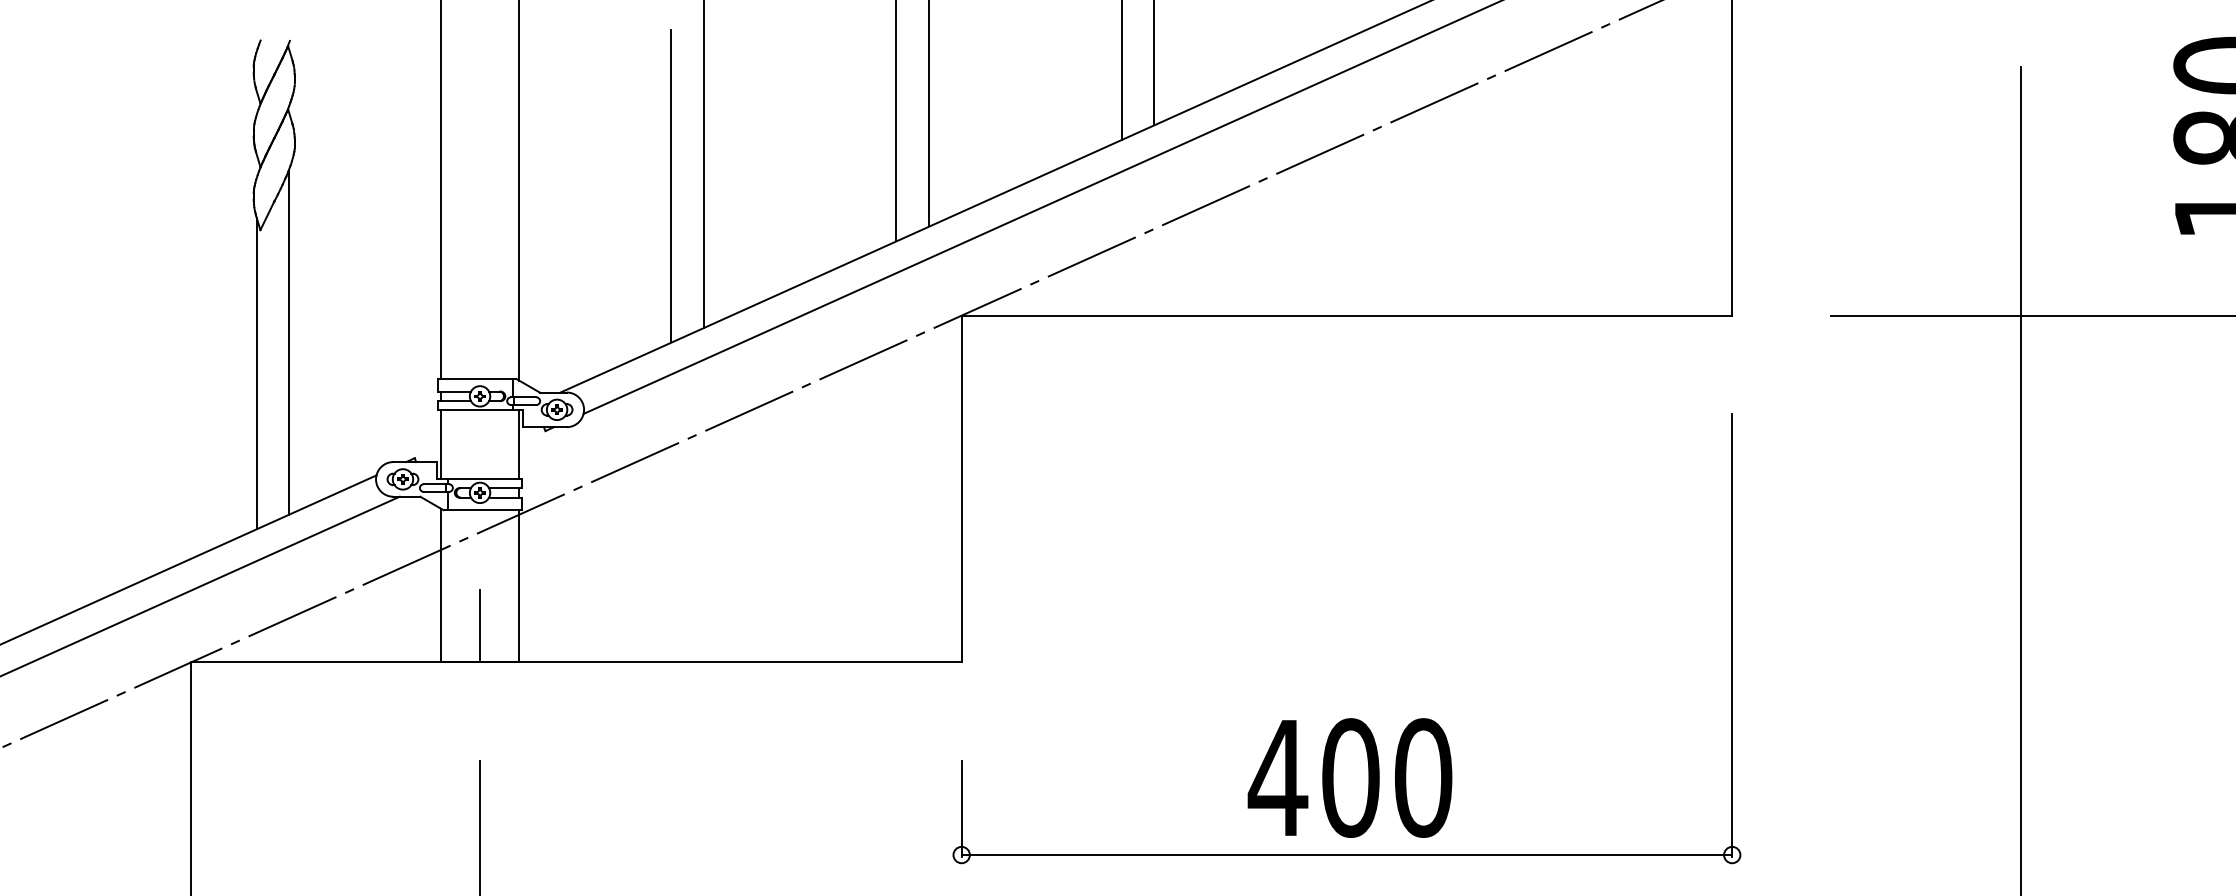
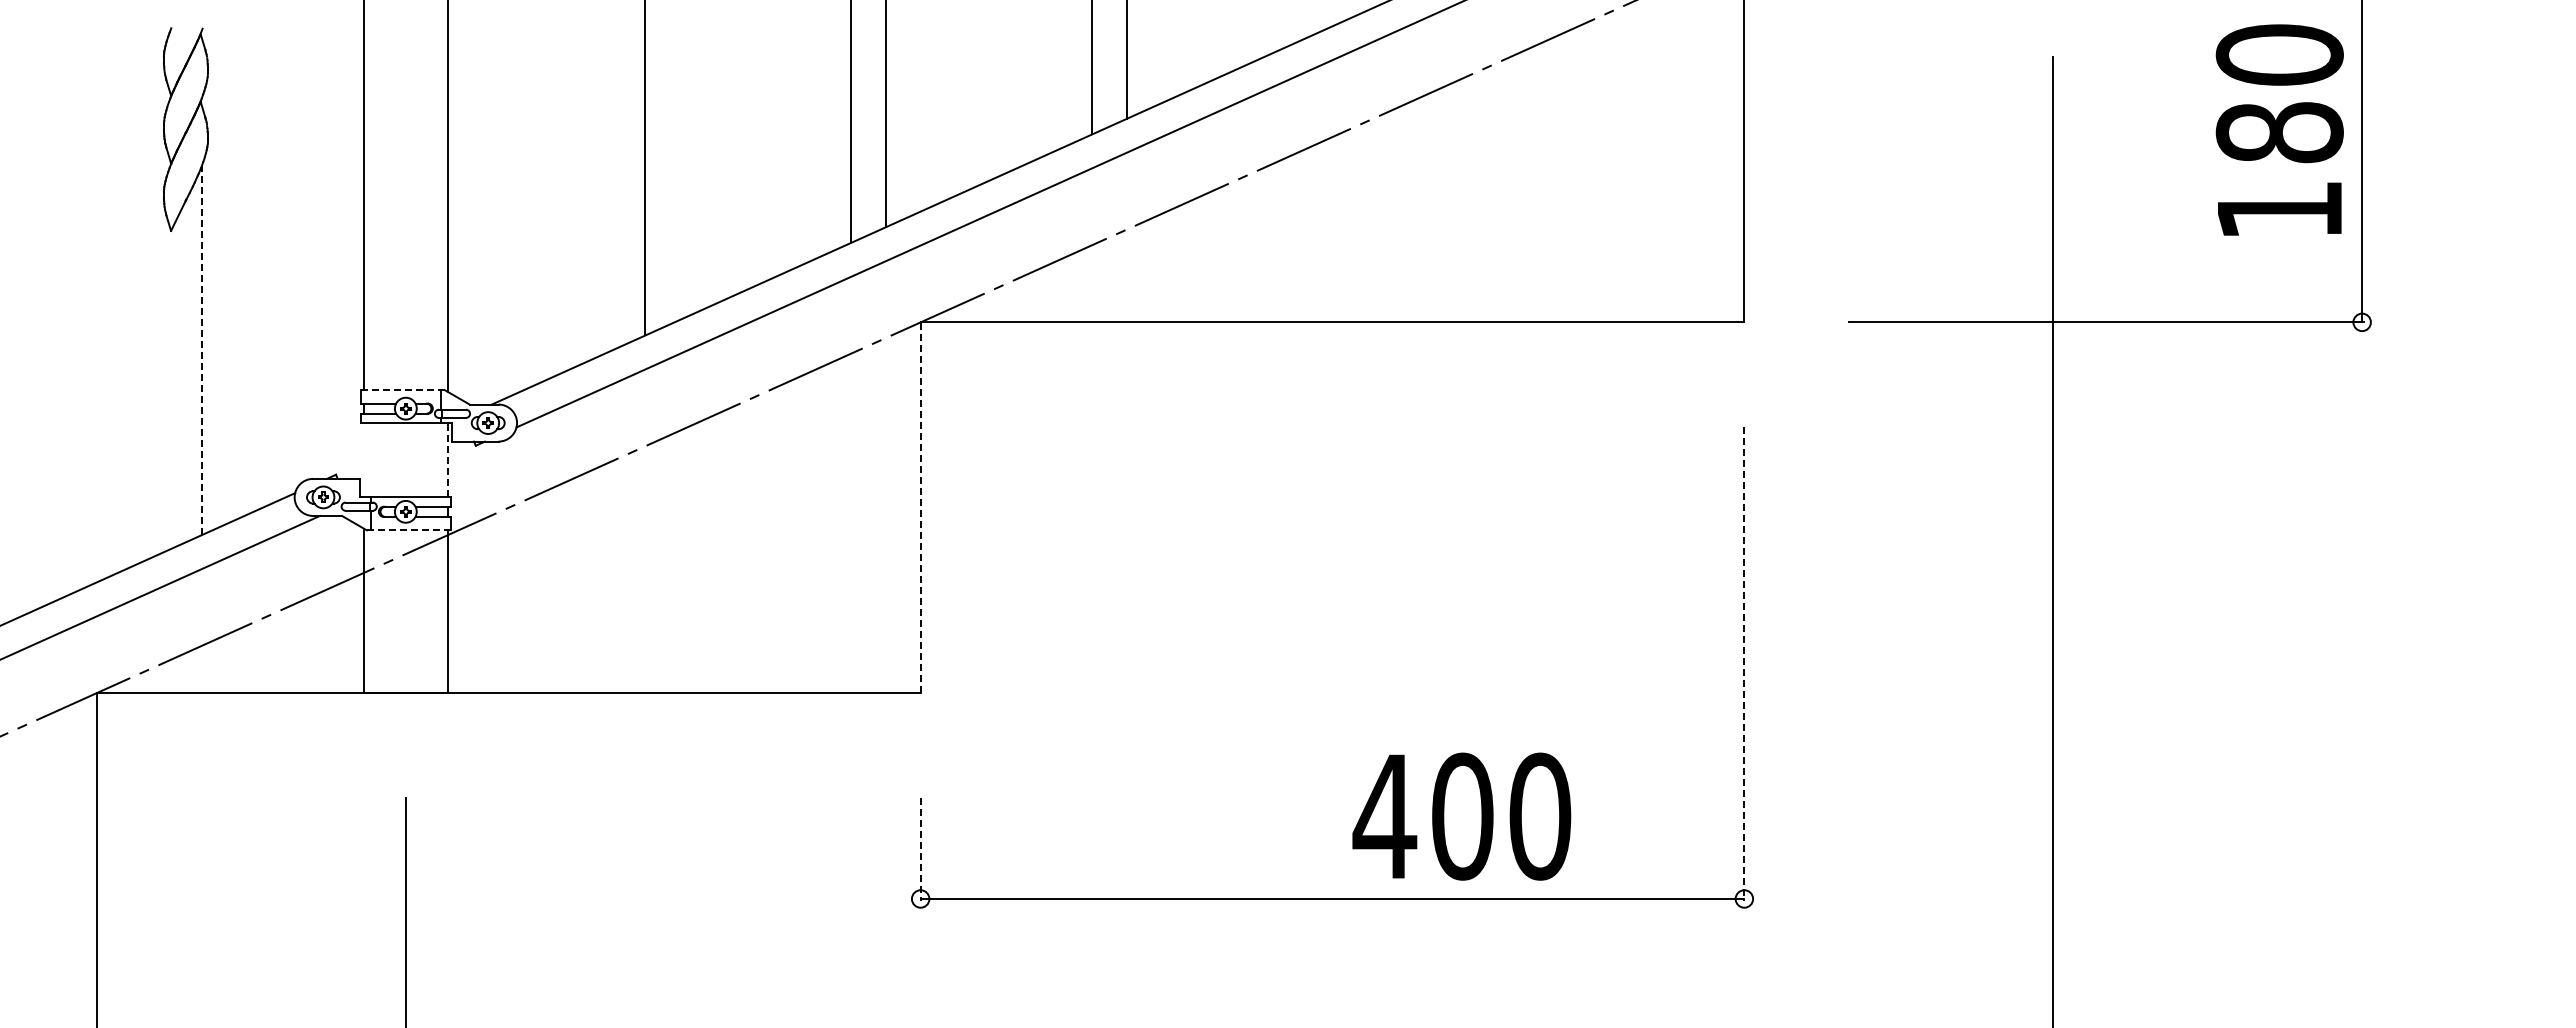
line: (670, 185) -> (609, 183), removed
line: (288, 341) -> (201, 350), solid -> dashed
line: (256, 372) -> (166, 383), removed
line: (477, 379) -> (403, 390), solid -> dashed
line: (519, 443) -> (447, 459), solid -> dashed
line: (441, 444) -> (364, 460), removed
line: (961, 488) -> (920, 507), solid -> dashed
line: (482, 510) -> (408, 530), solid -> dashed
line: (479, 625) -> (405, 653), removed
line: (1732, 635) -> (1744, 664), solid -> dashed
text: (1349, 777) -> (1461, 816), moved
line: (961, 809) -> (920, 850), solid -> dashed

